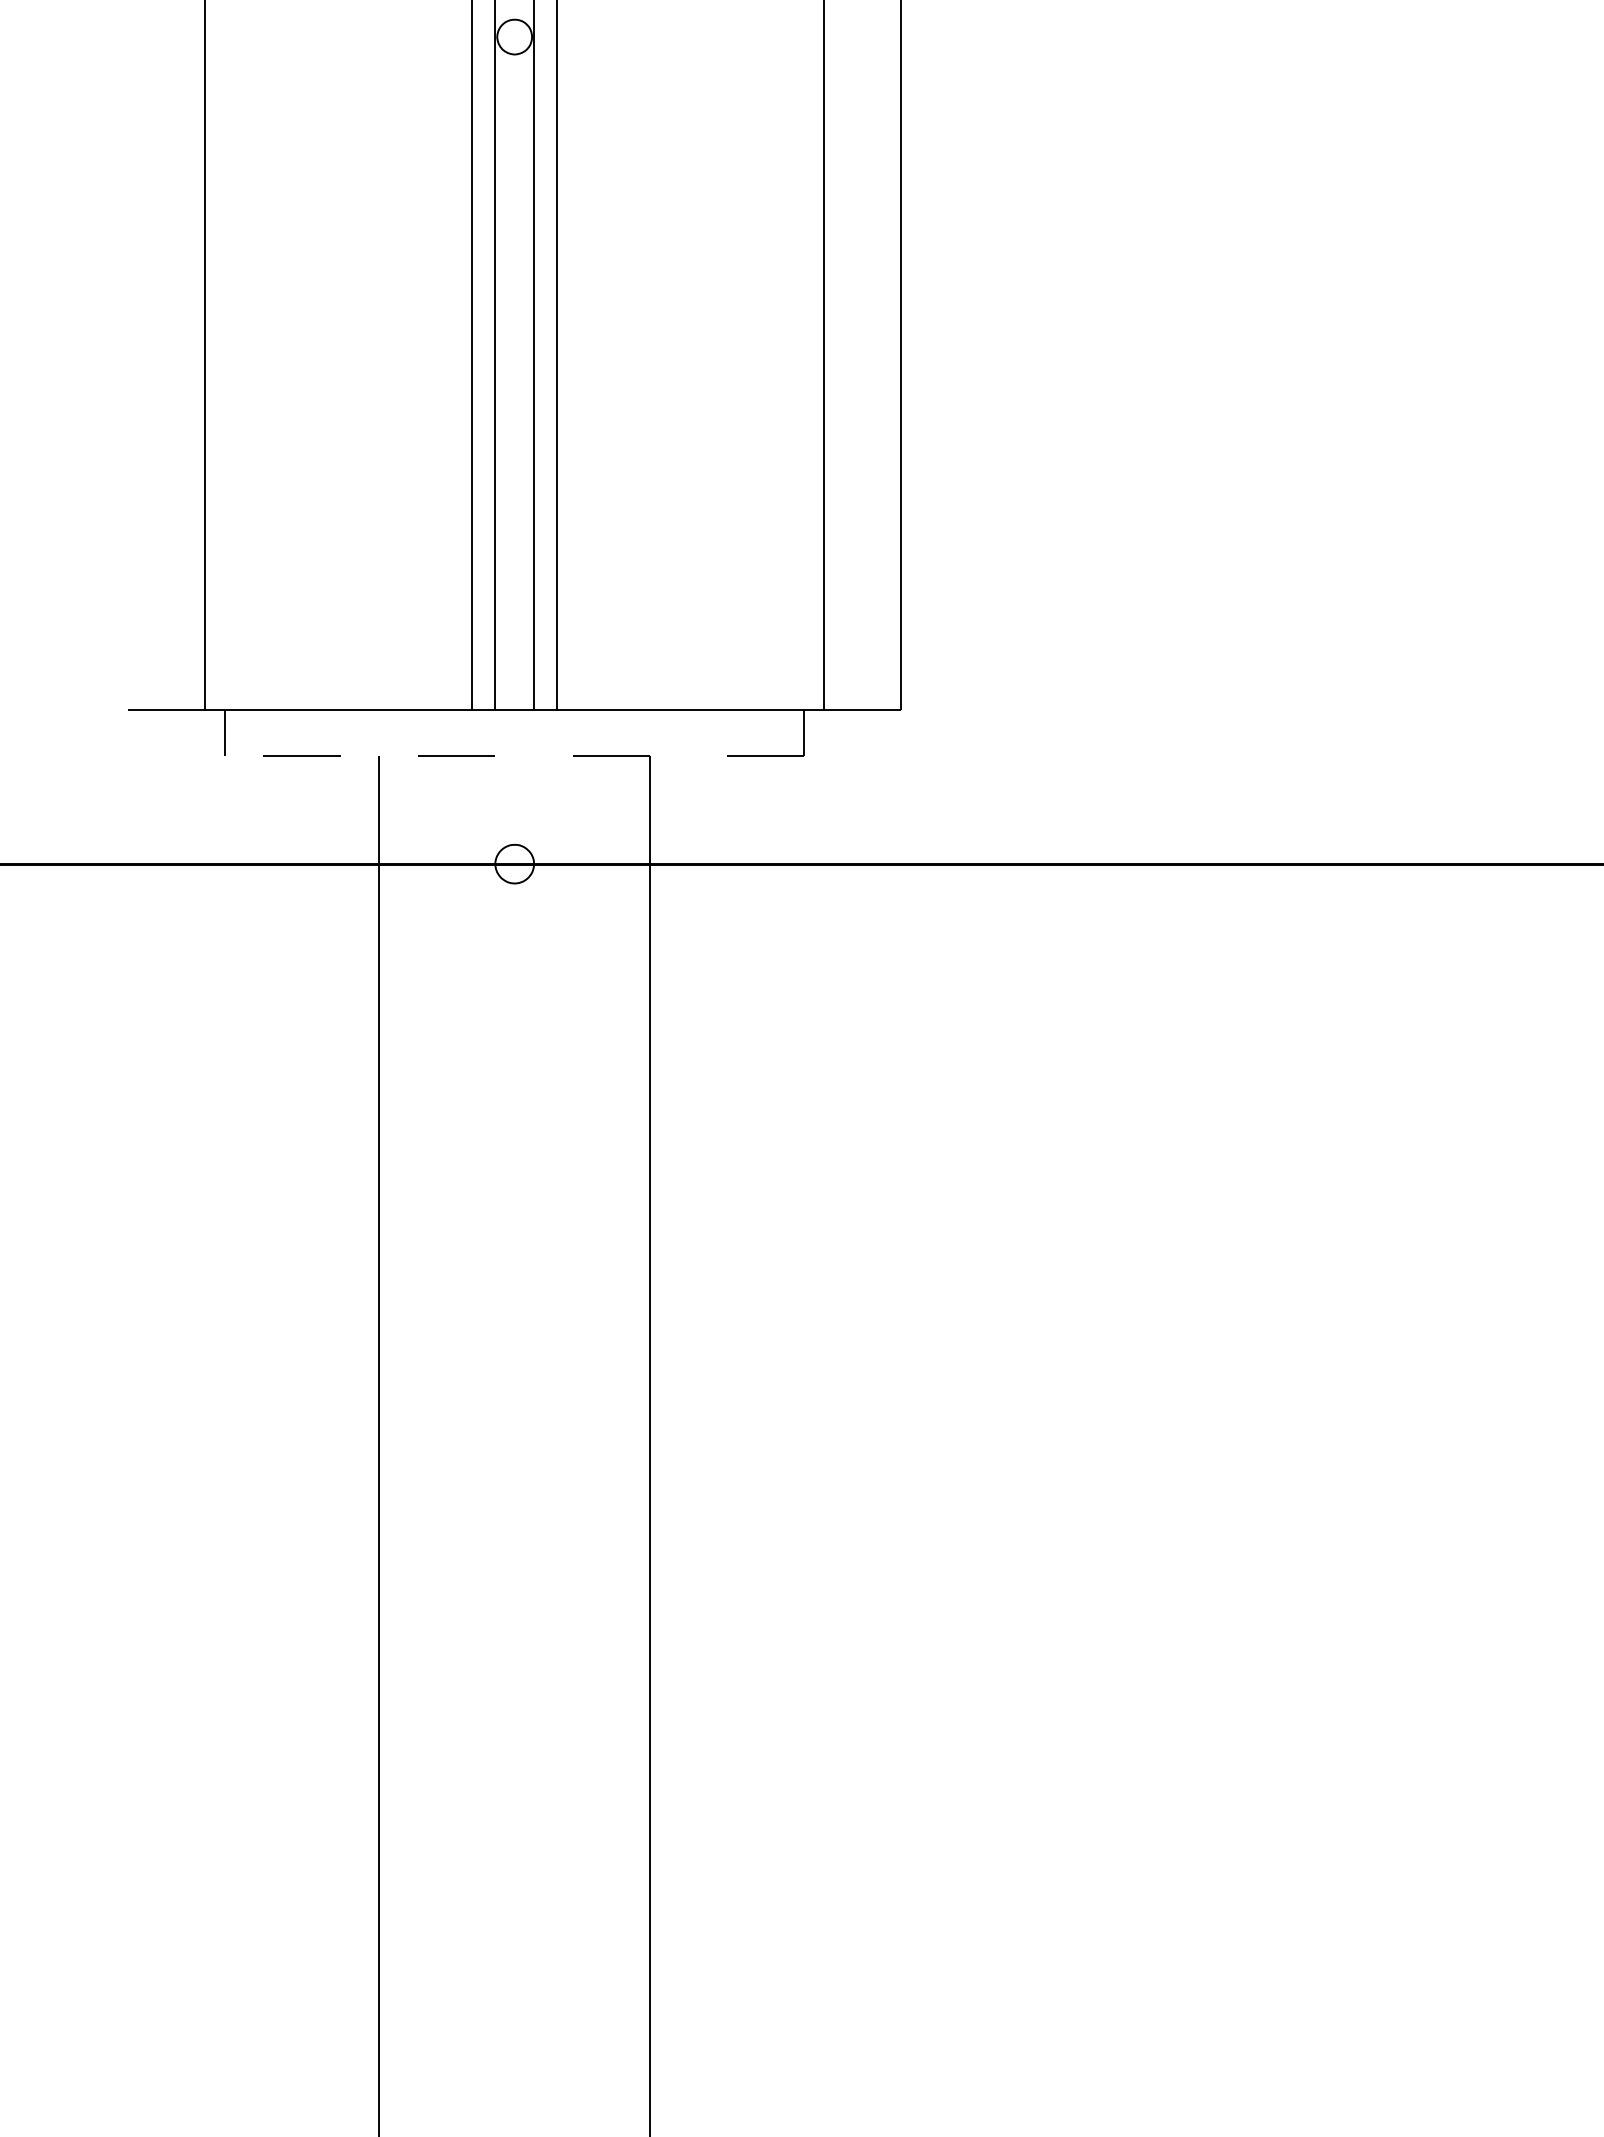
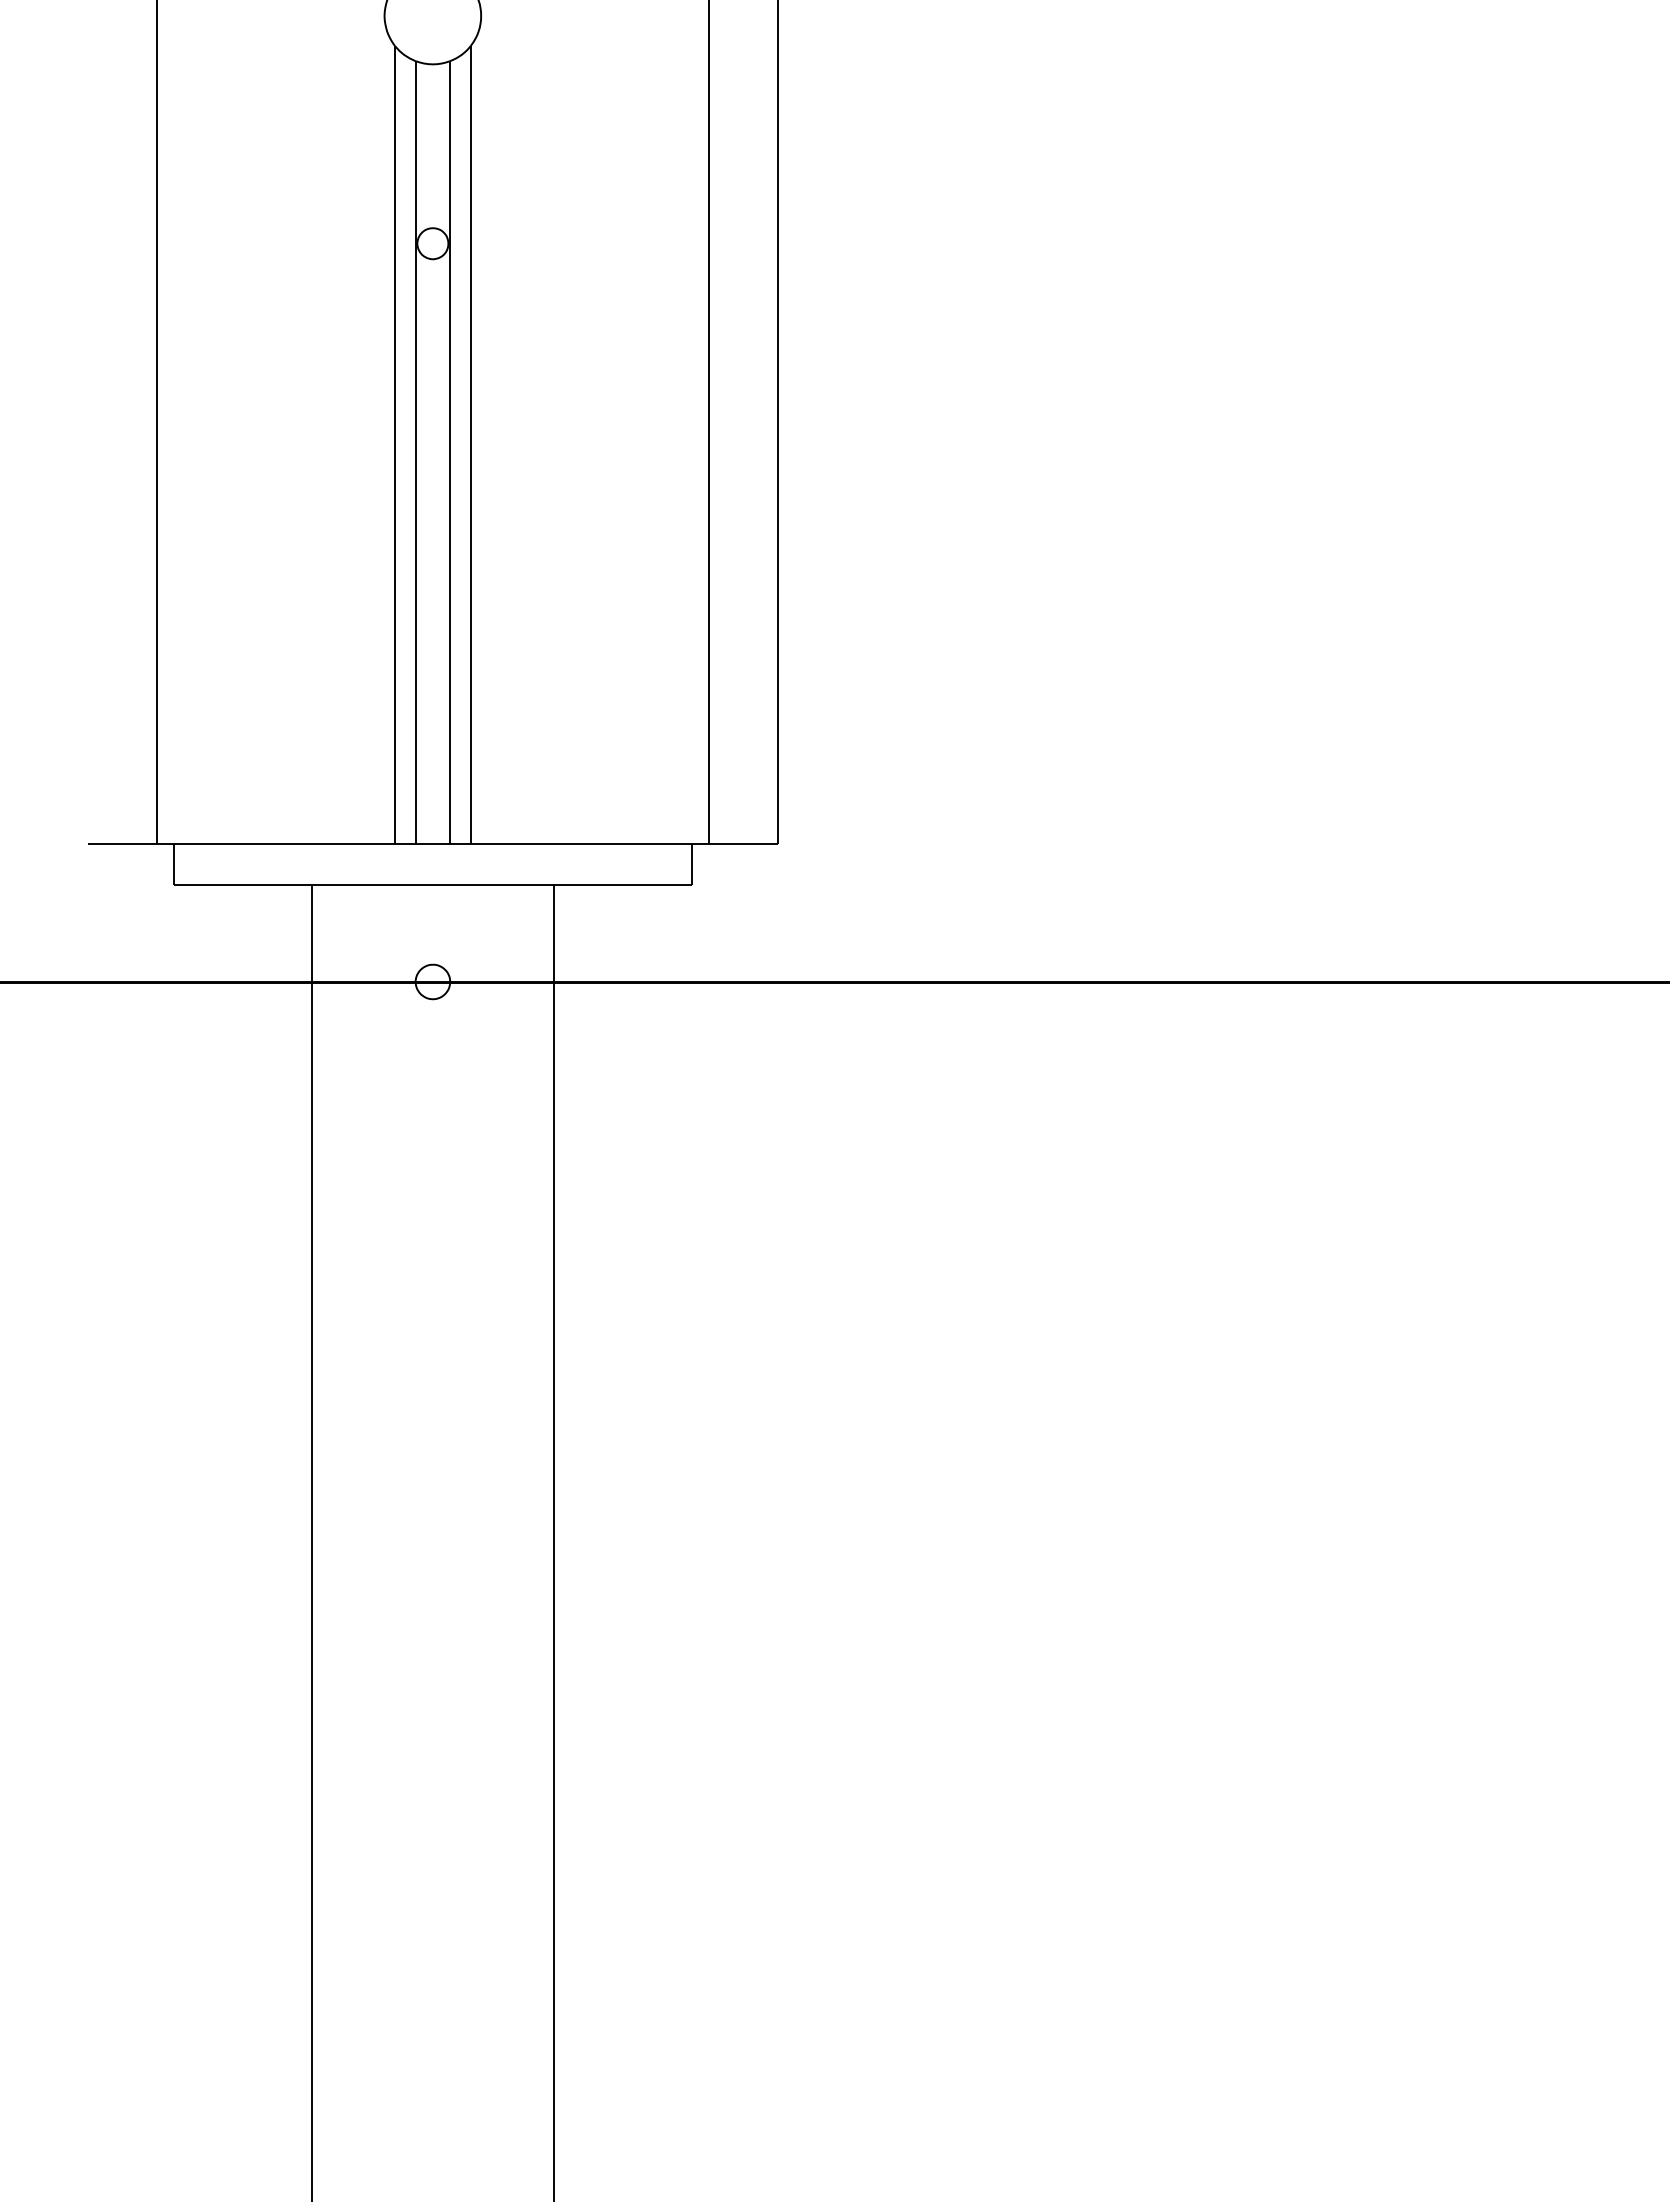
line: (514, 756) -> (432, 885), dashed -> solid

